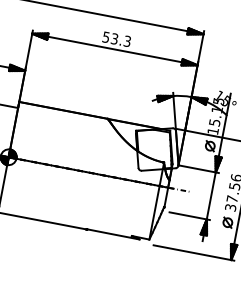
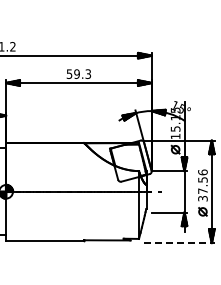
text: (114, 38) -> (76, 73), 53.3 -> 59.3
line: (194, 253) -> (179, 243), solid -> dashed

